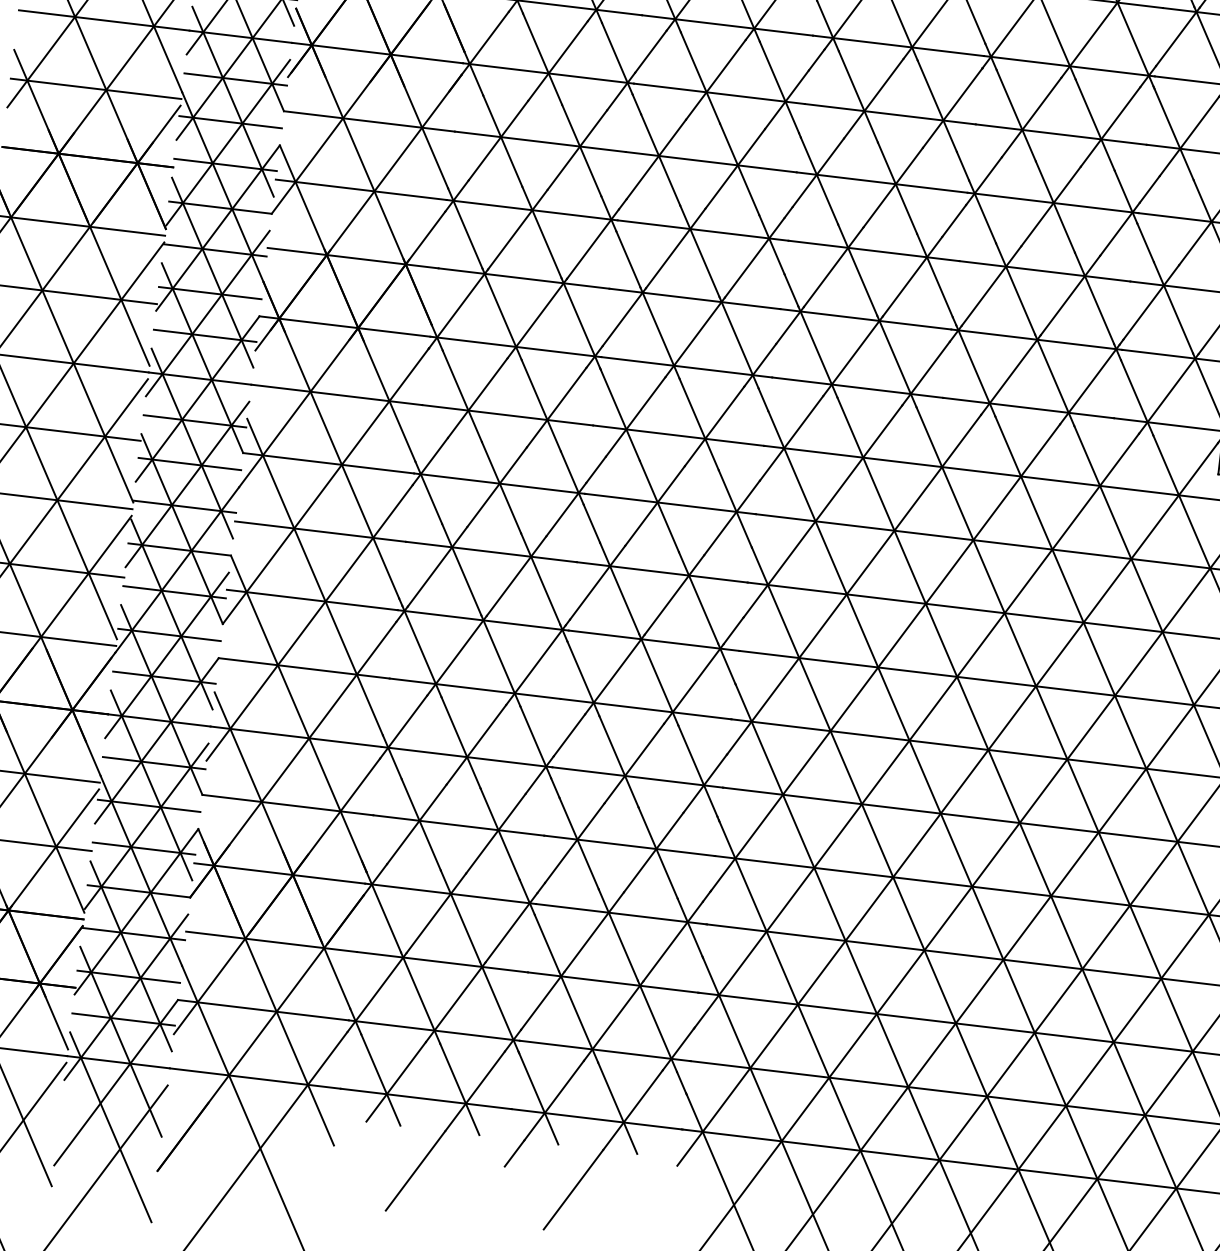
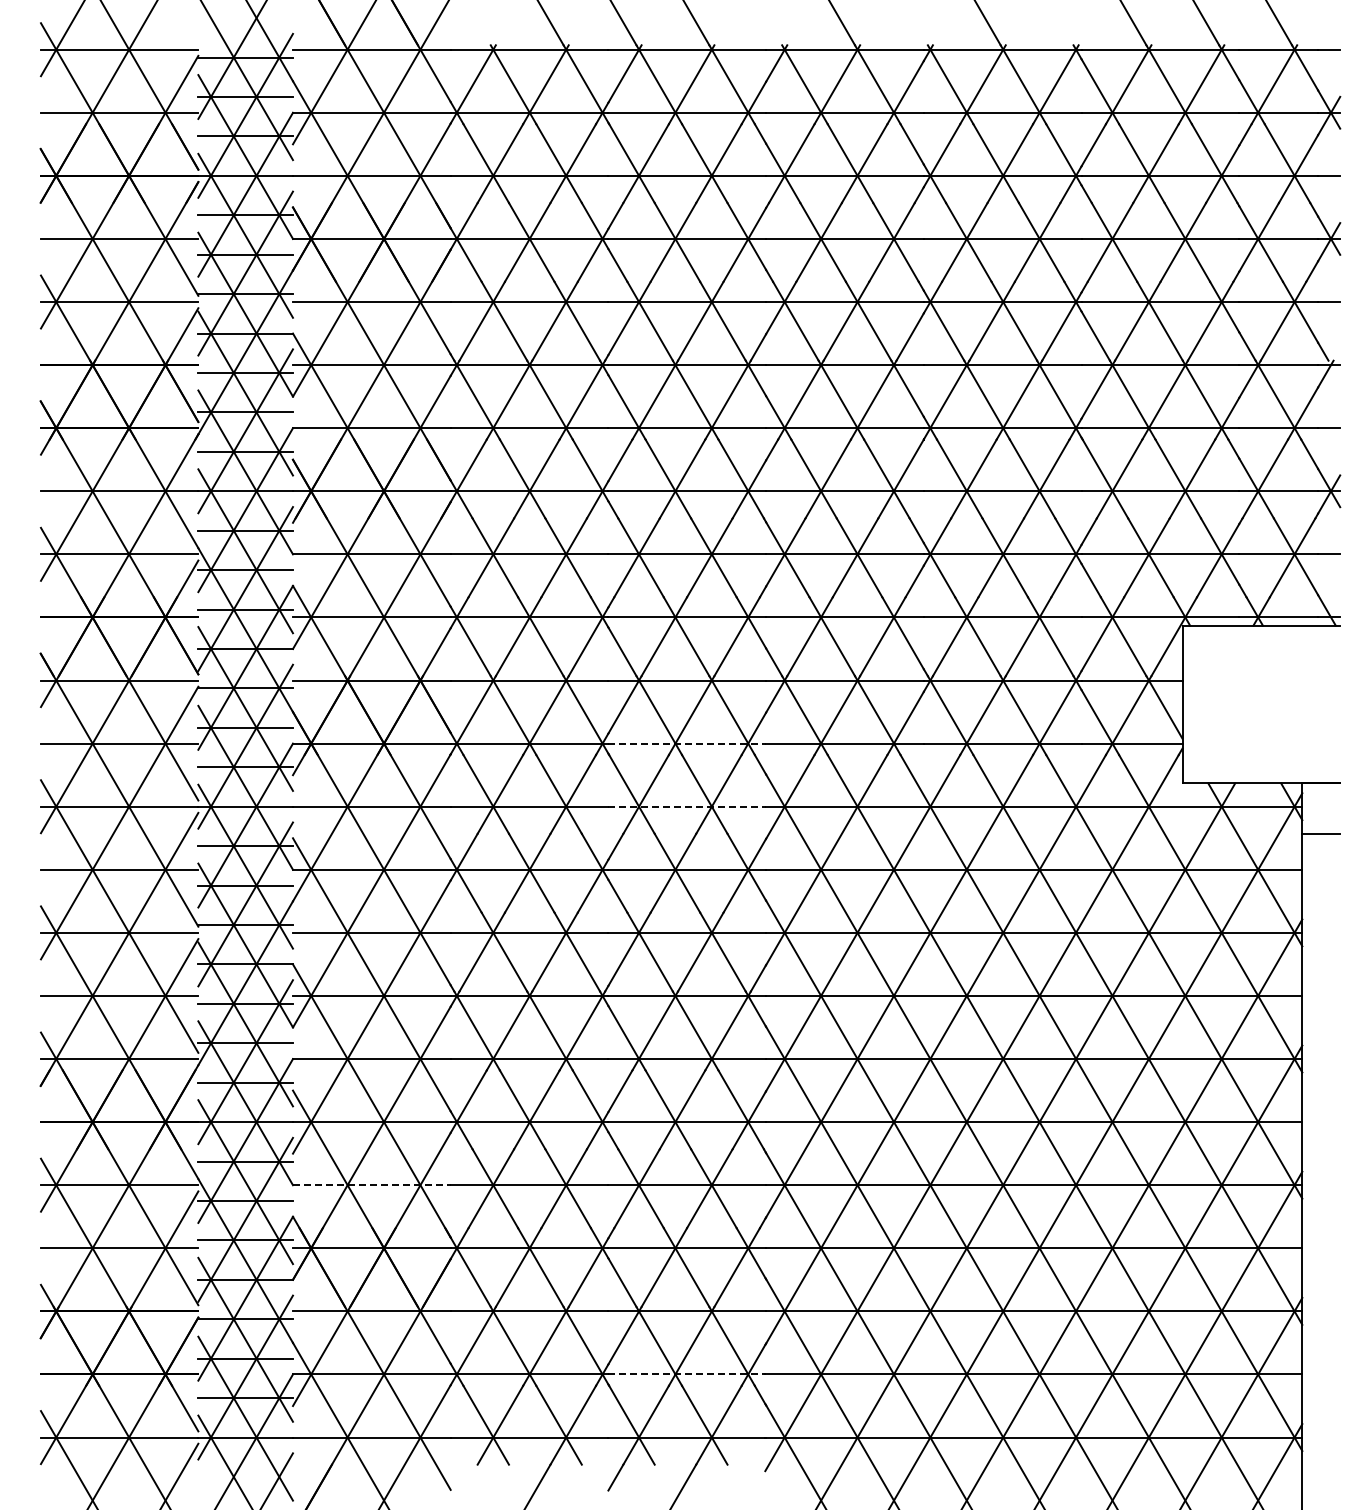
line: (687, 367) -> (687, 743), solid -> dashed
line: (678, 435) -> (687, 806), solid -> dashed
line: (287, 805) -> (371, 1185), solid -> dashed
line: (605, 1051) -> (687, 1374), solid -> dashed

